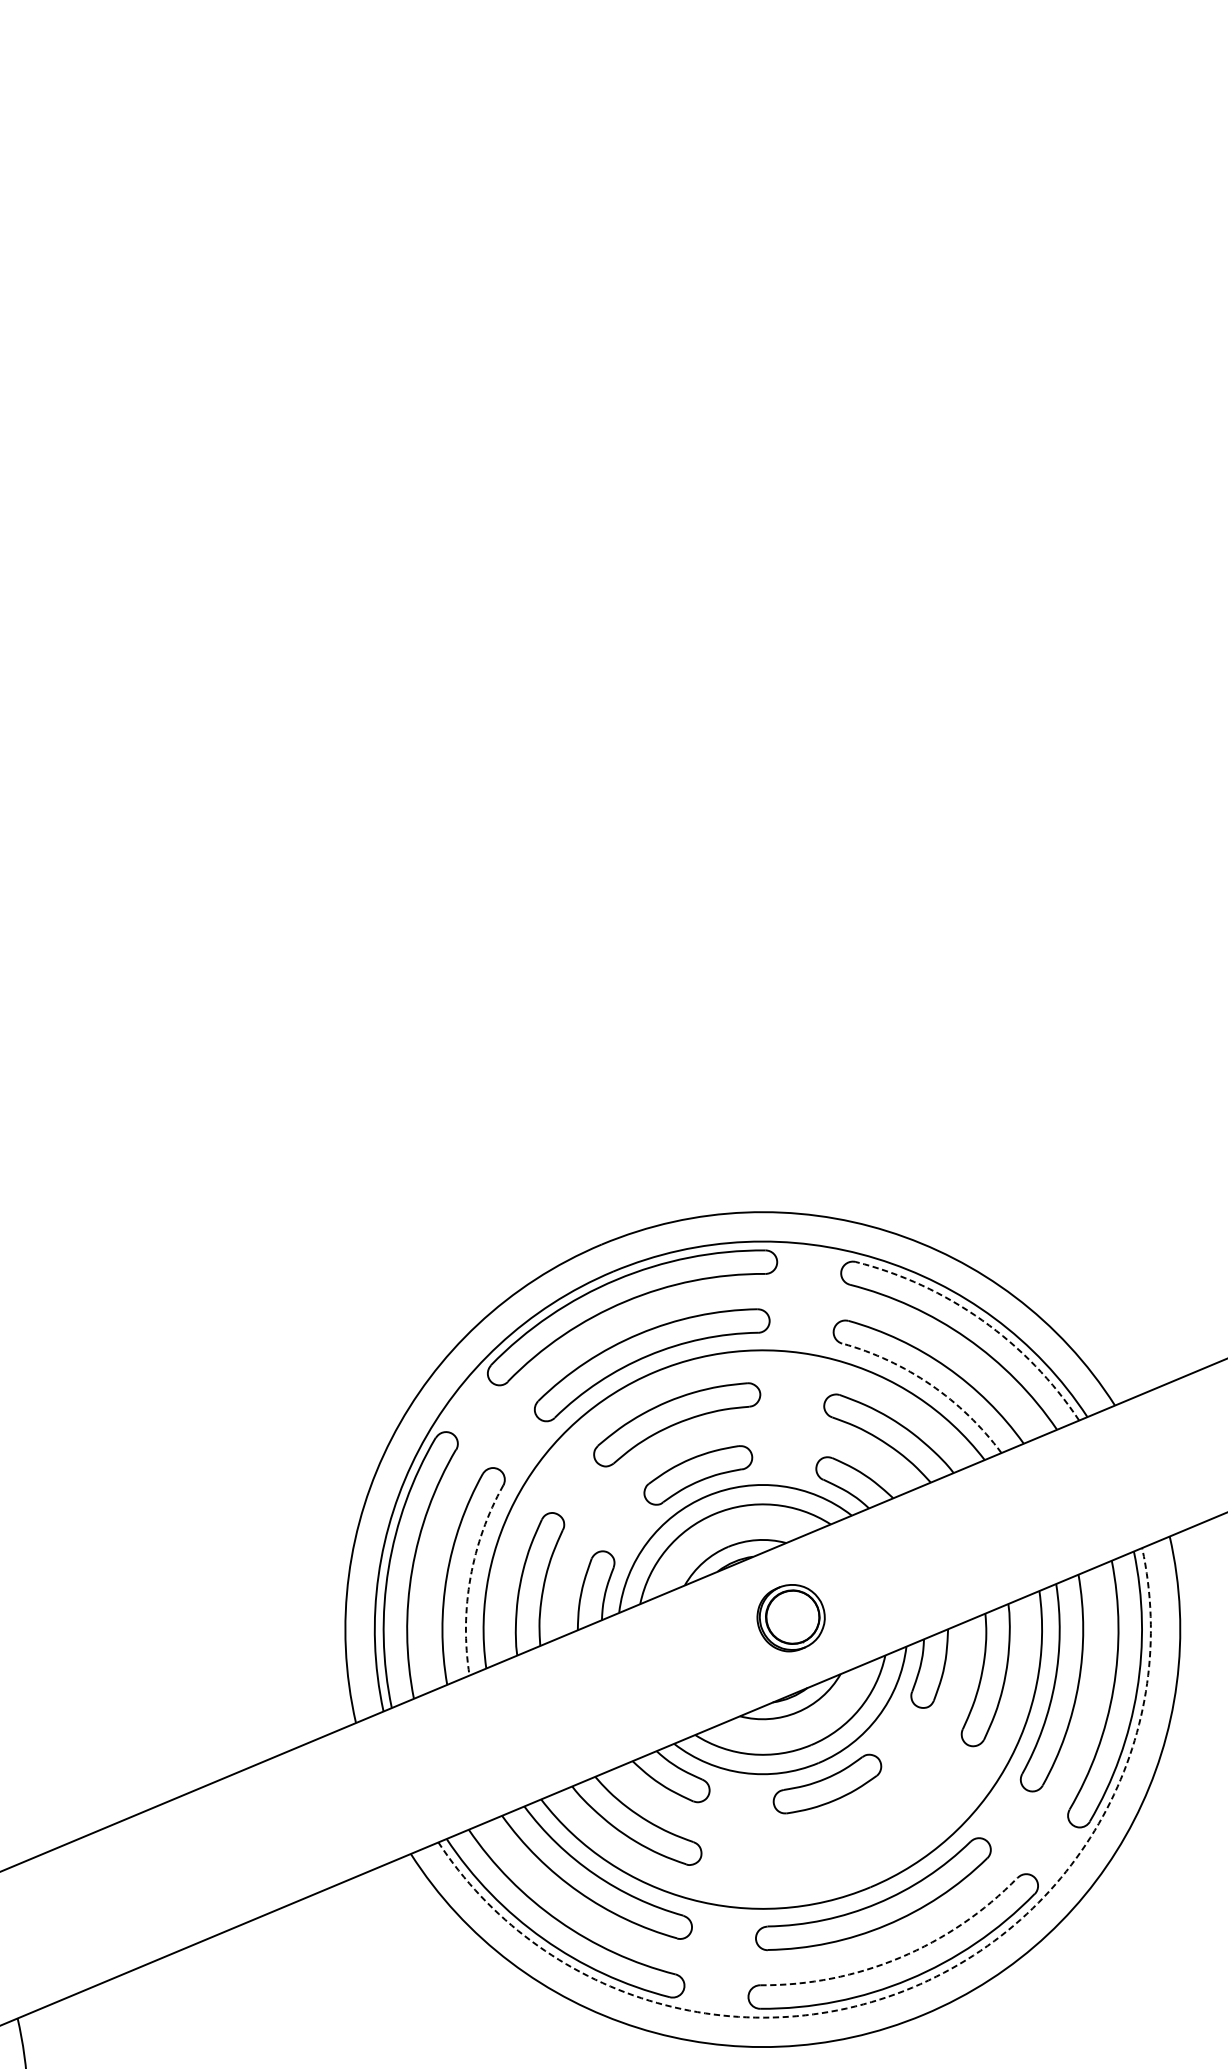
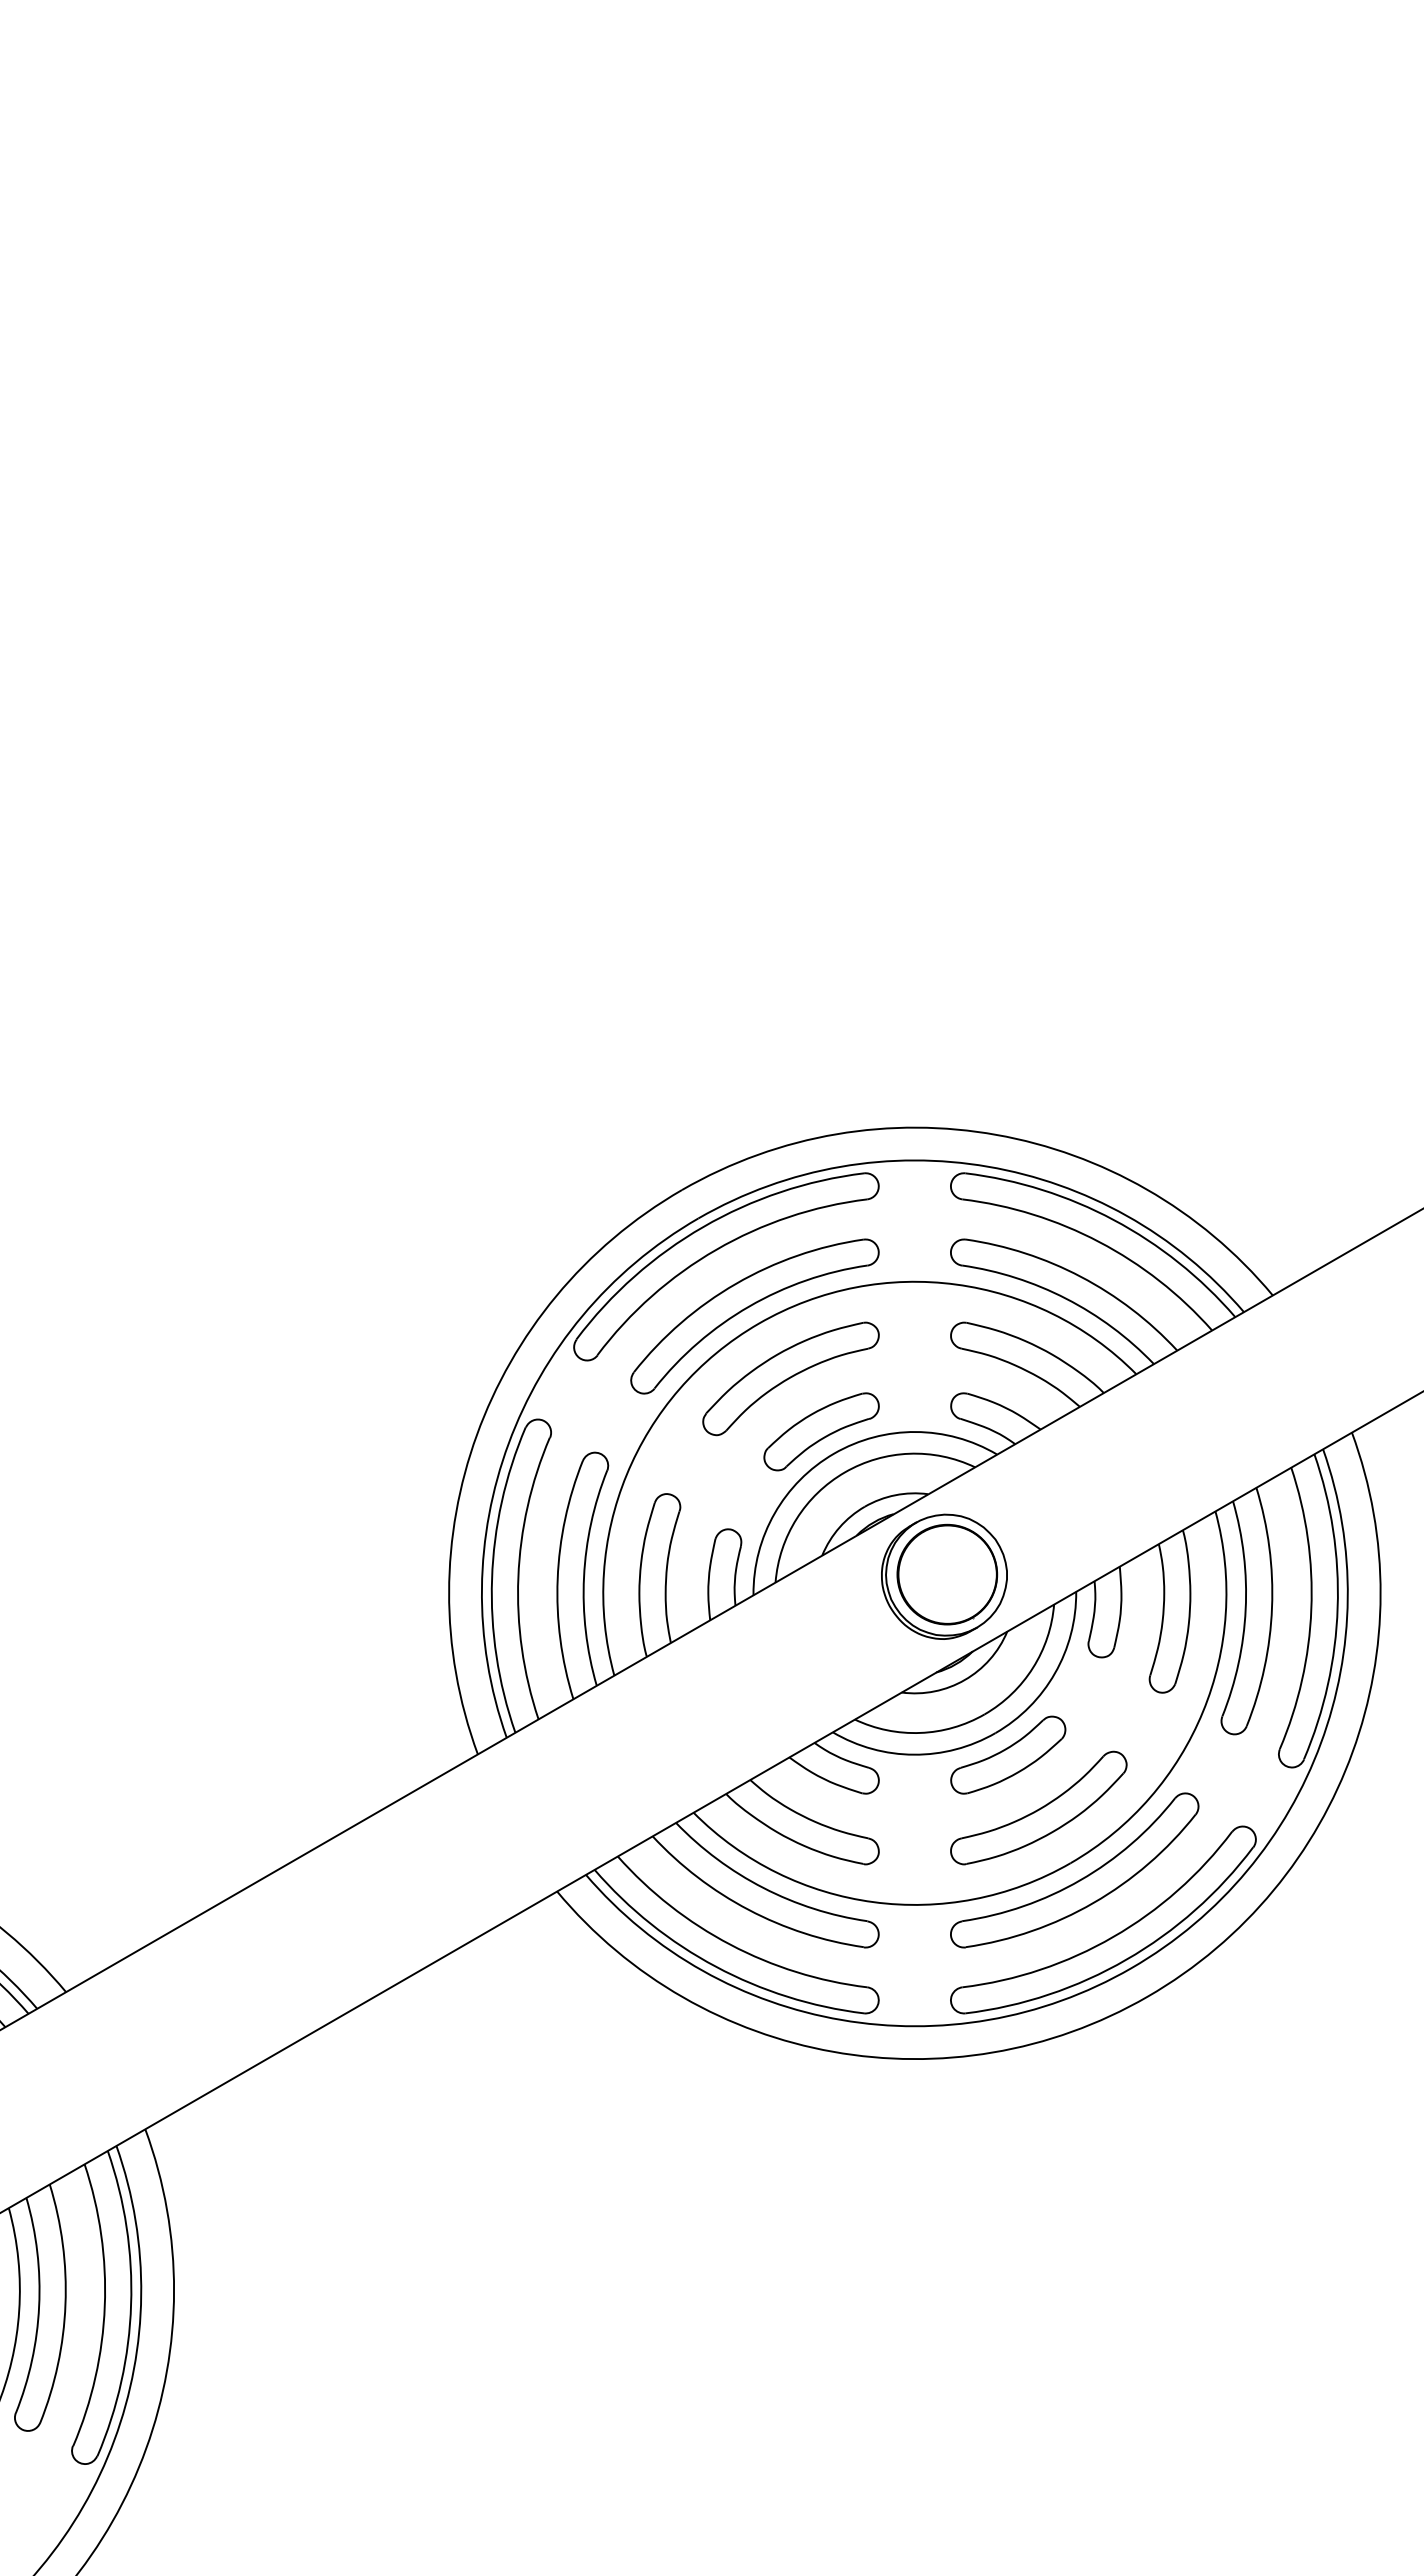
arc: (981, 1320) -> (1113, 1220), dashed -> solid
arc: (931, 1384) -> (1066, 1298), dashed -> solid
arc: (470, 1577) -> (584, 1577), dashed -> solid
part: (791, 1617) -> (944, 1576), size x1.67
part: (848, 1834) -> (1038, 1807), added
arc: (900, 1958) -> (1113, 1937), dashed -> solid
arc: (912, 1987) -> (1131, 1968), dashed -> solid

